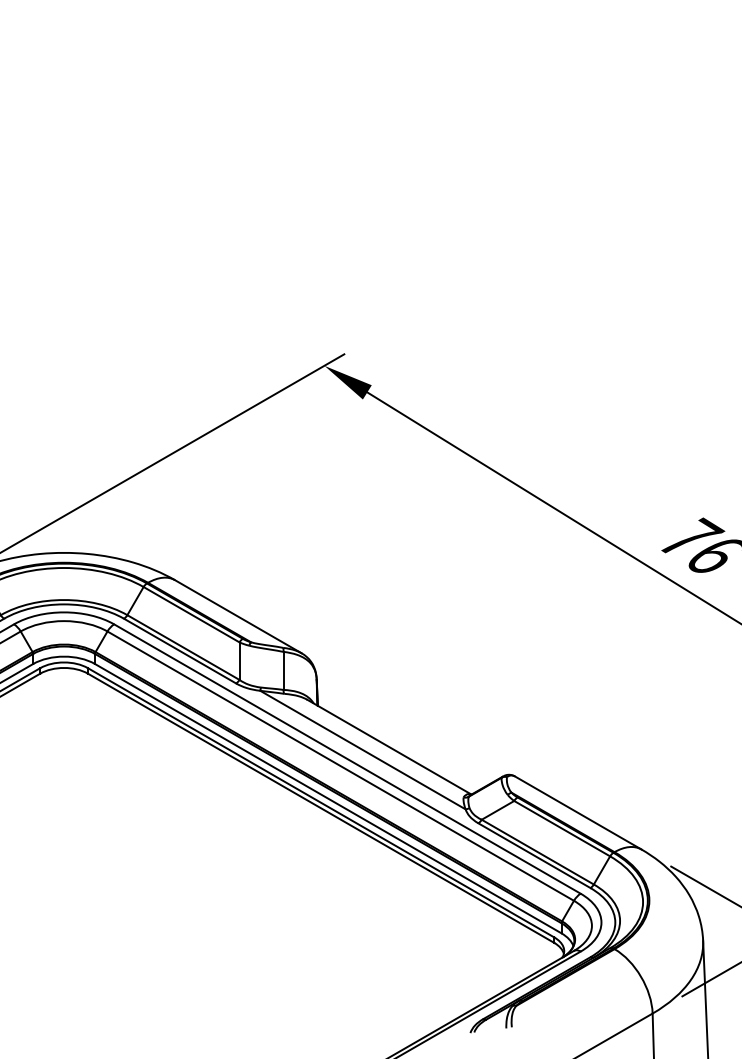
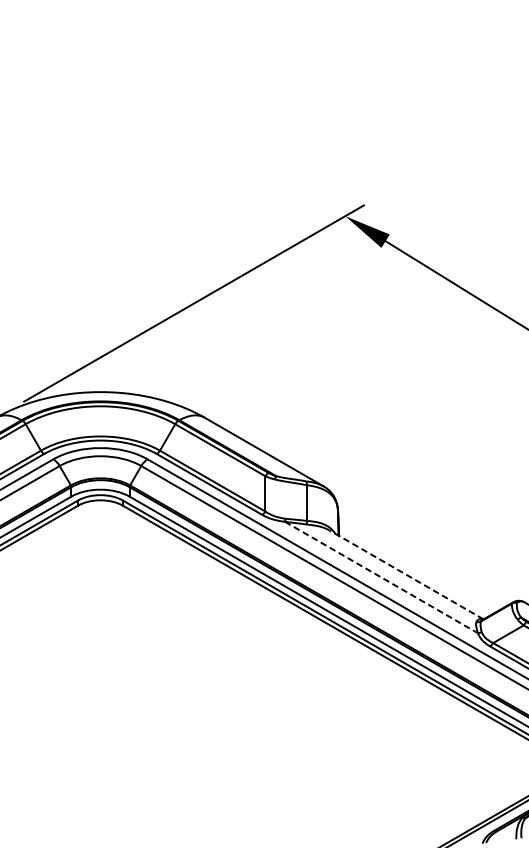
line: (389, 747) -> (406, 575), solid -> dashed
line: (362, 750) -> (381, 577), solid -> dashed

